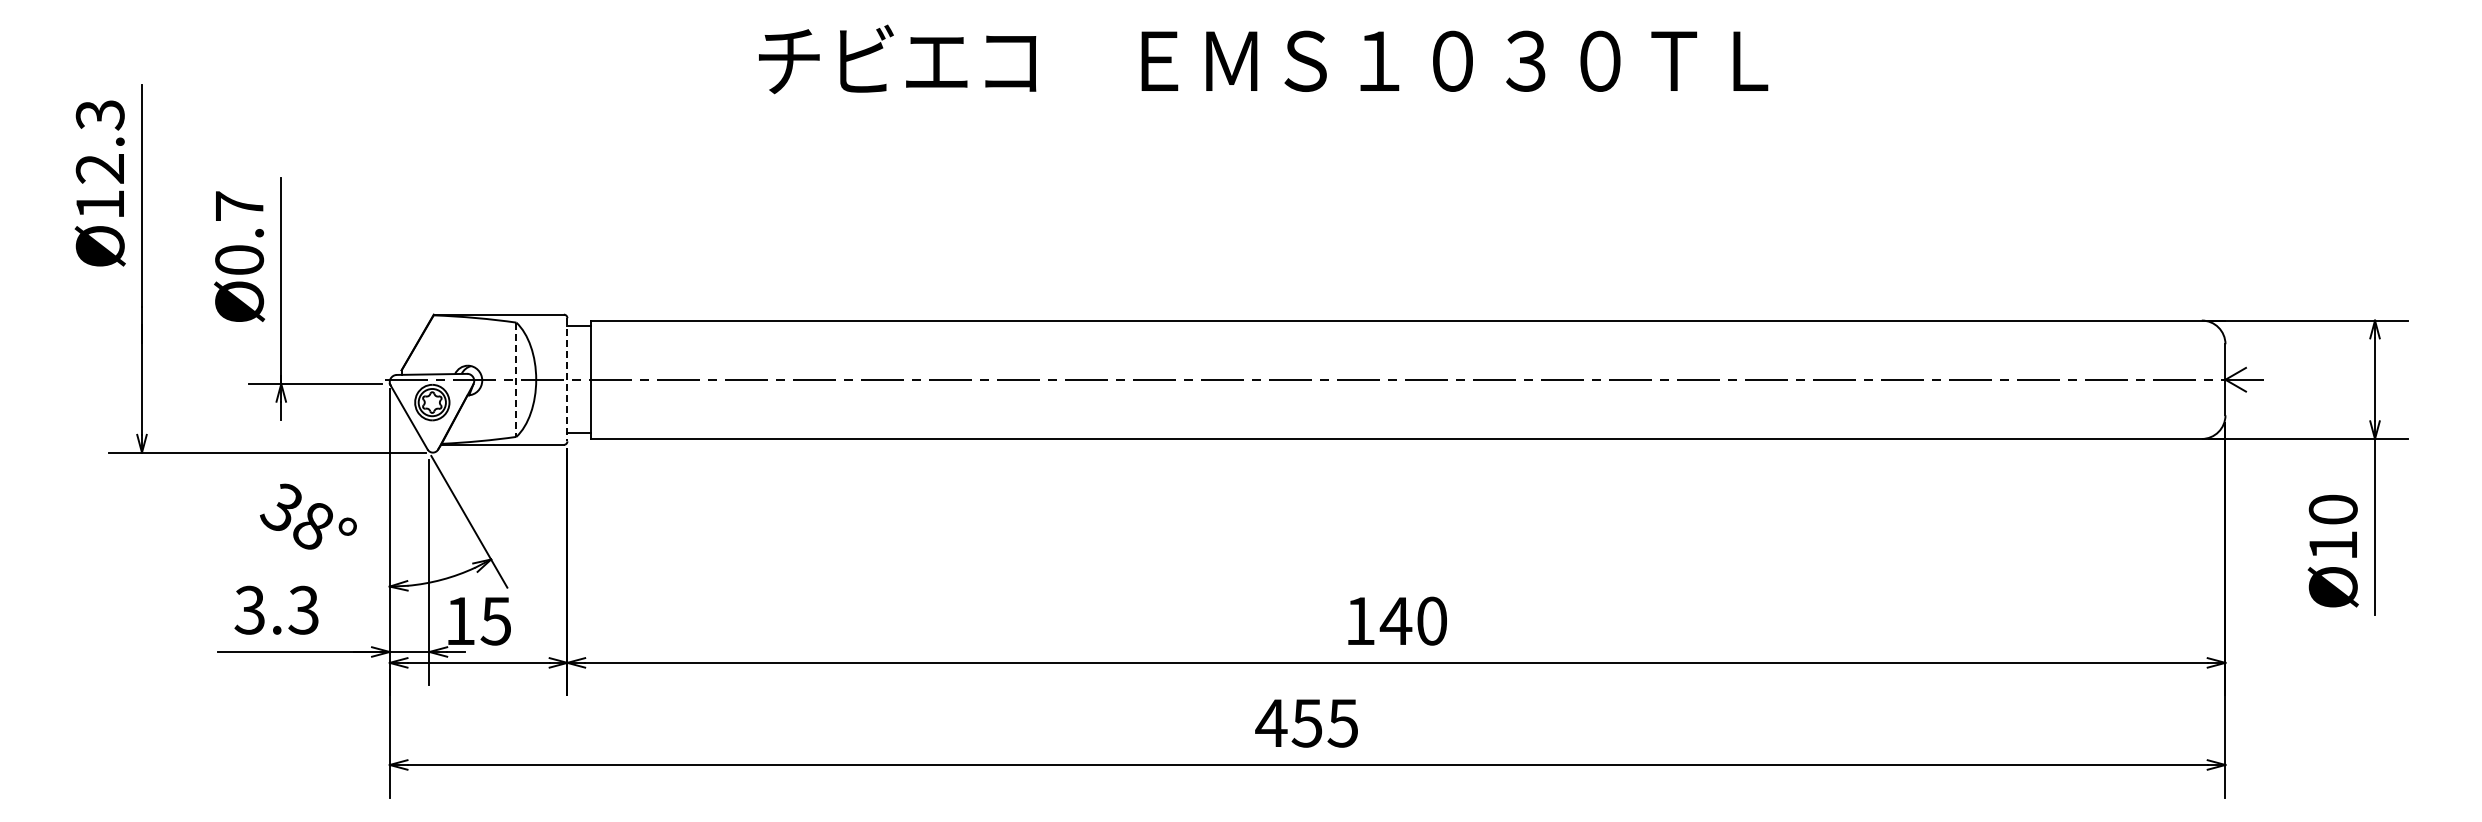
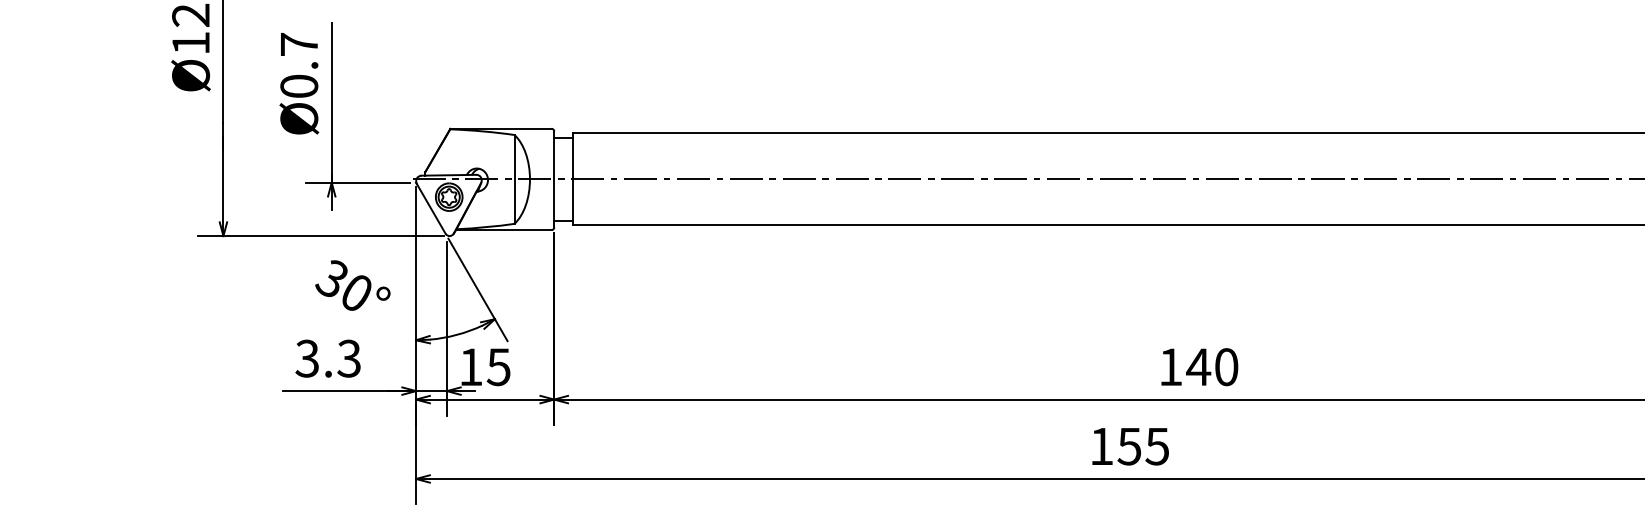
line: (567, 379) -> (554, 179), dashed -> solid
line: (516, 380) -> (514, 180), dashed -> solid
text: (312, 526) -> (356, 293), 38° -> 30°
text: (1271, 722) -> (1101, 445), 455 -> 155

